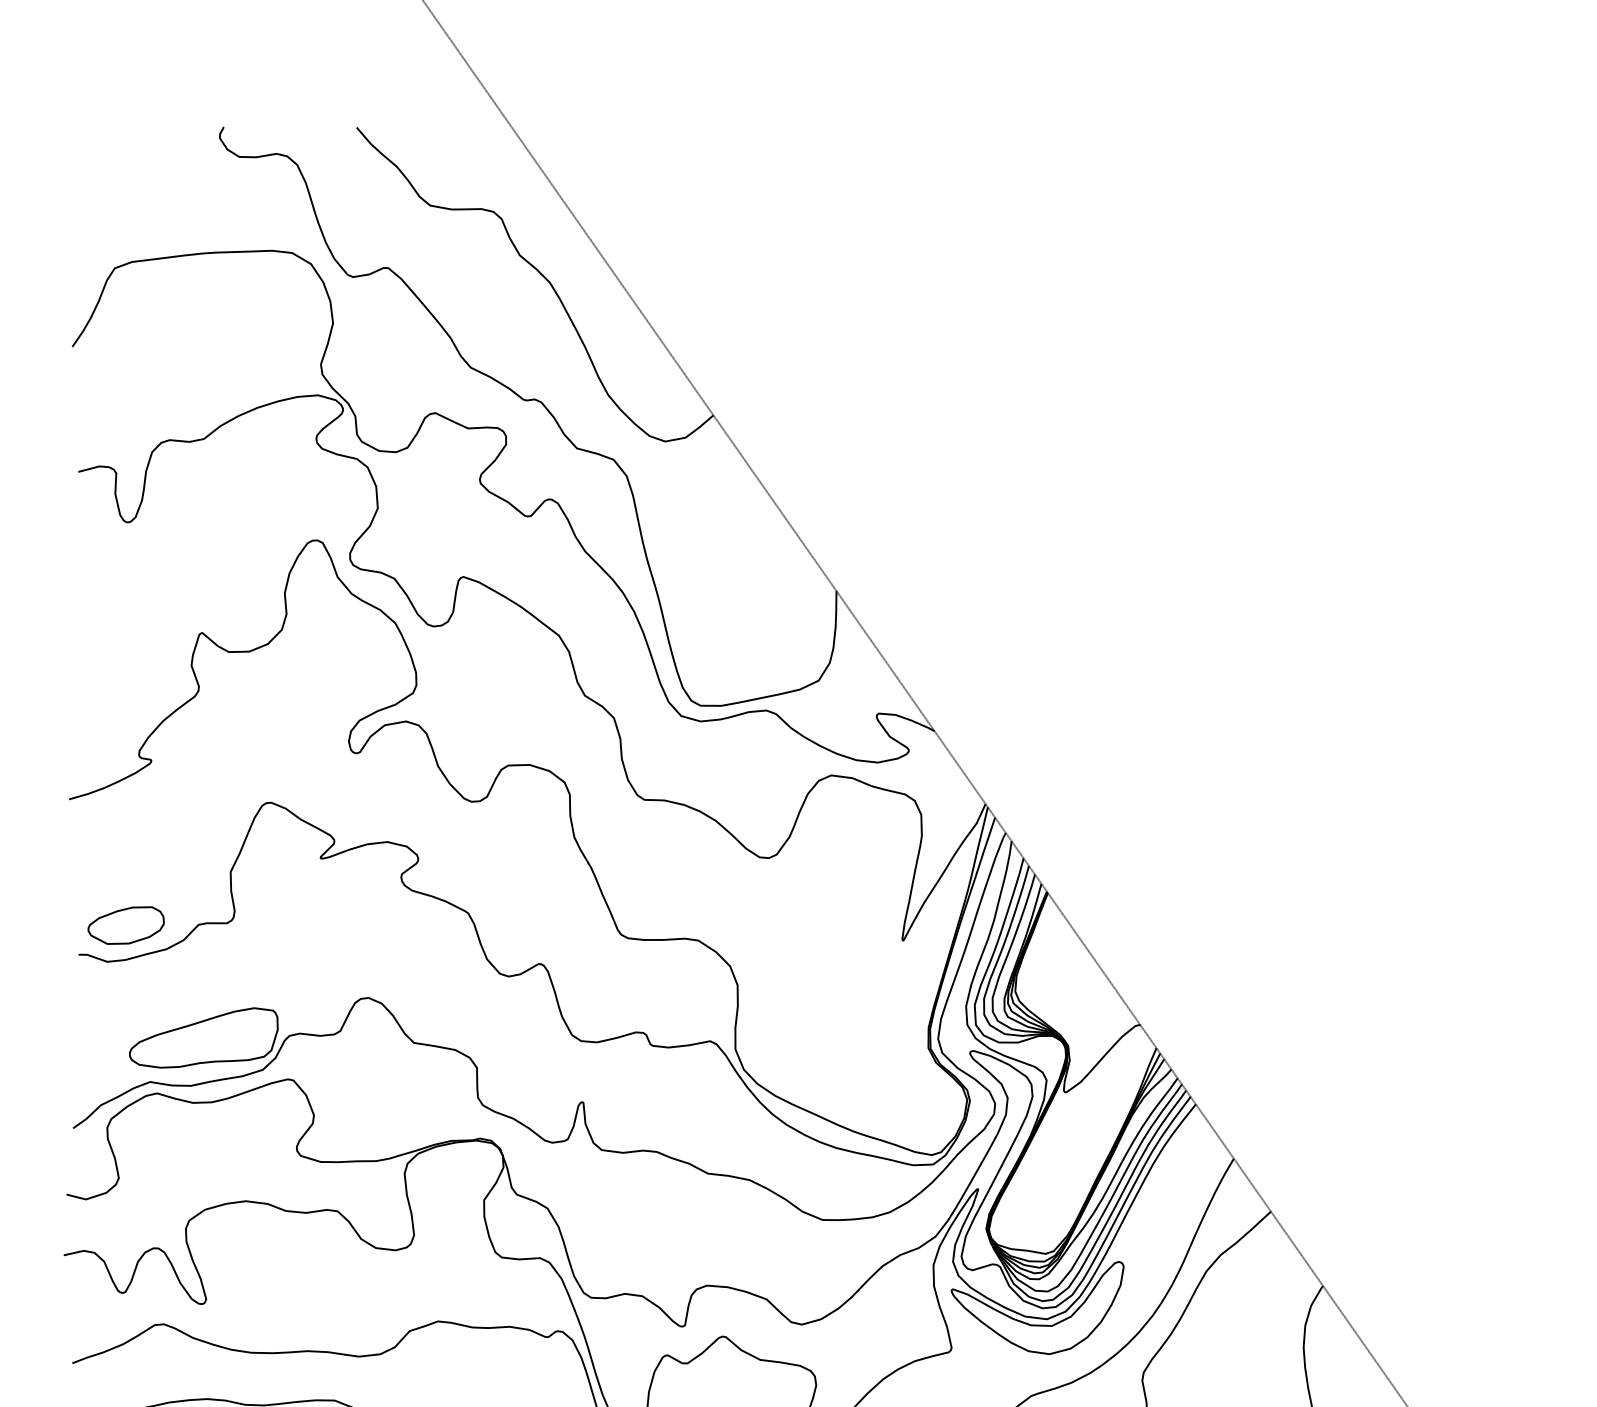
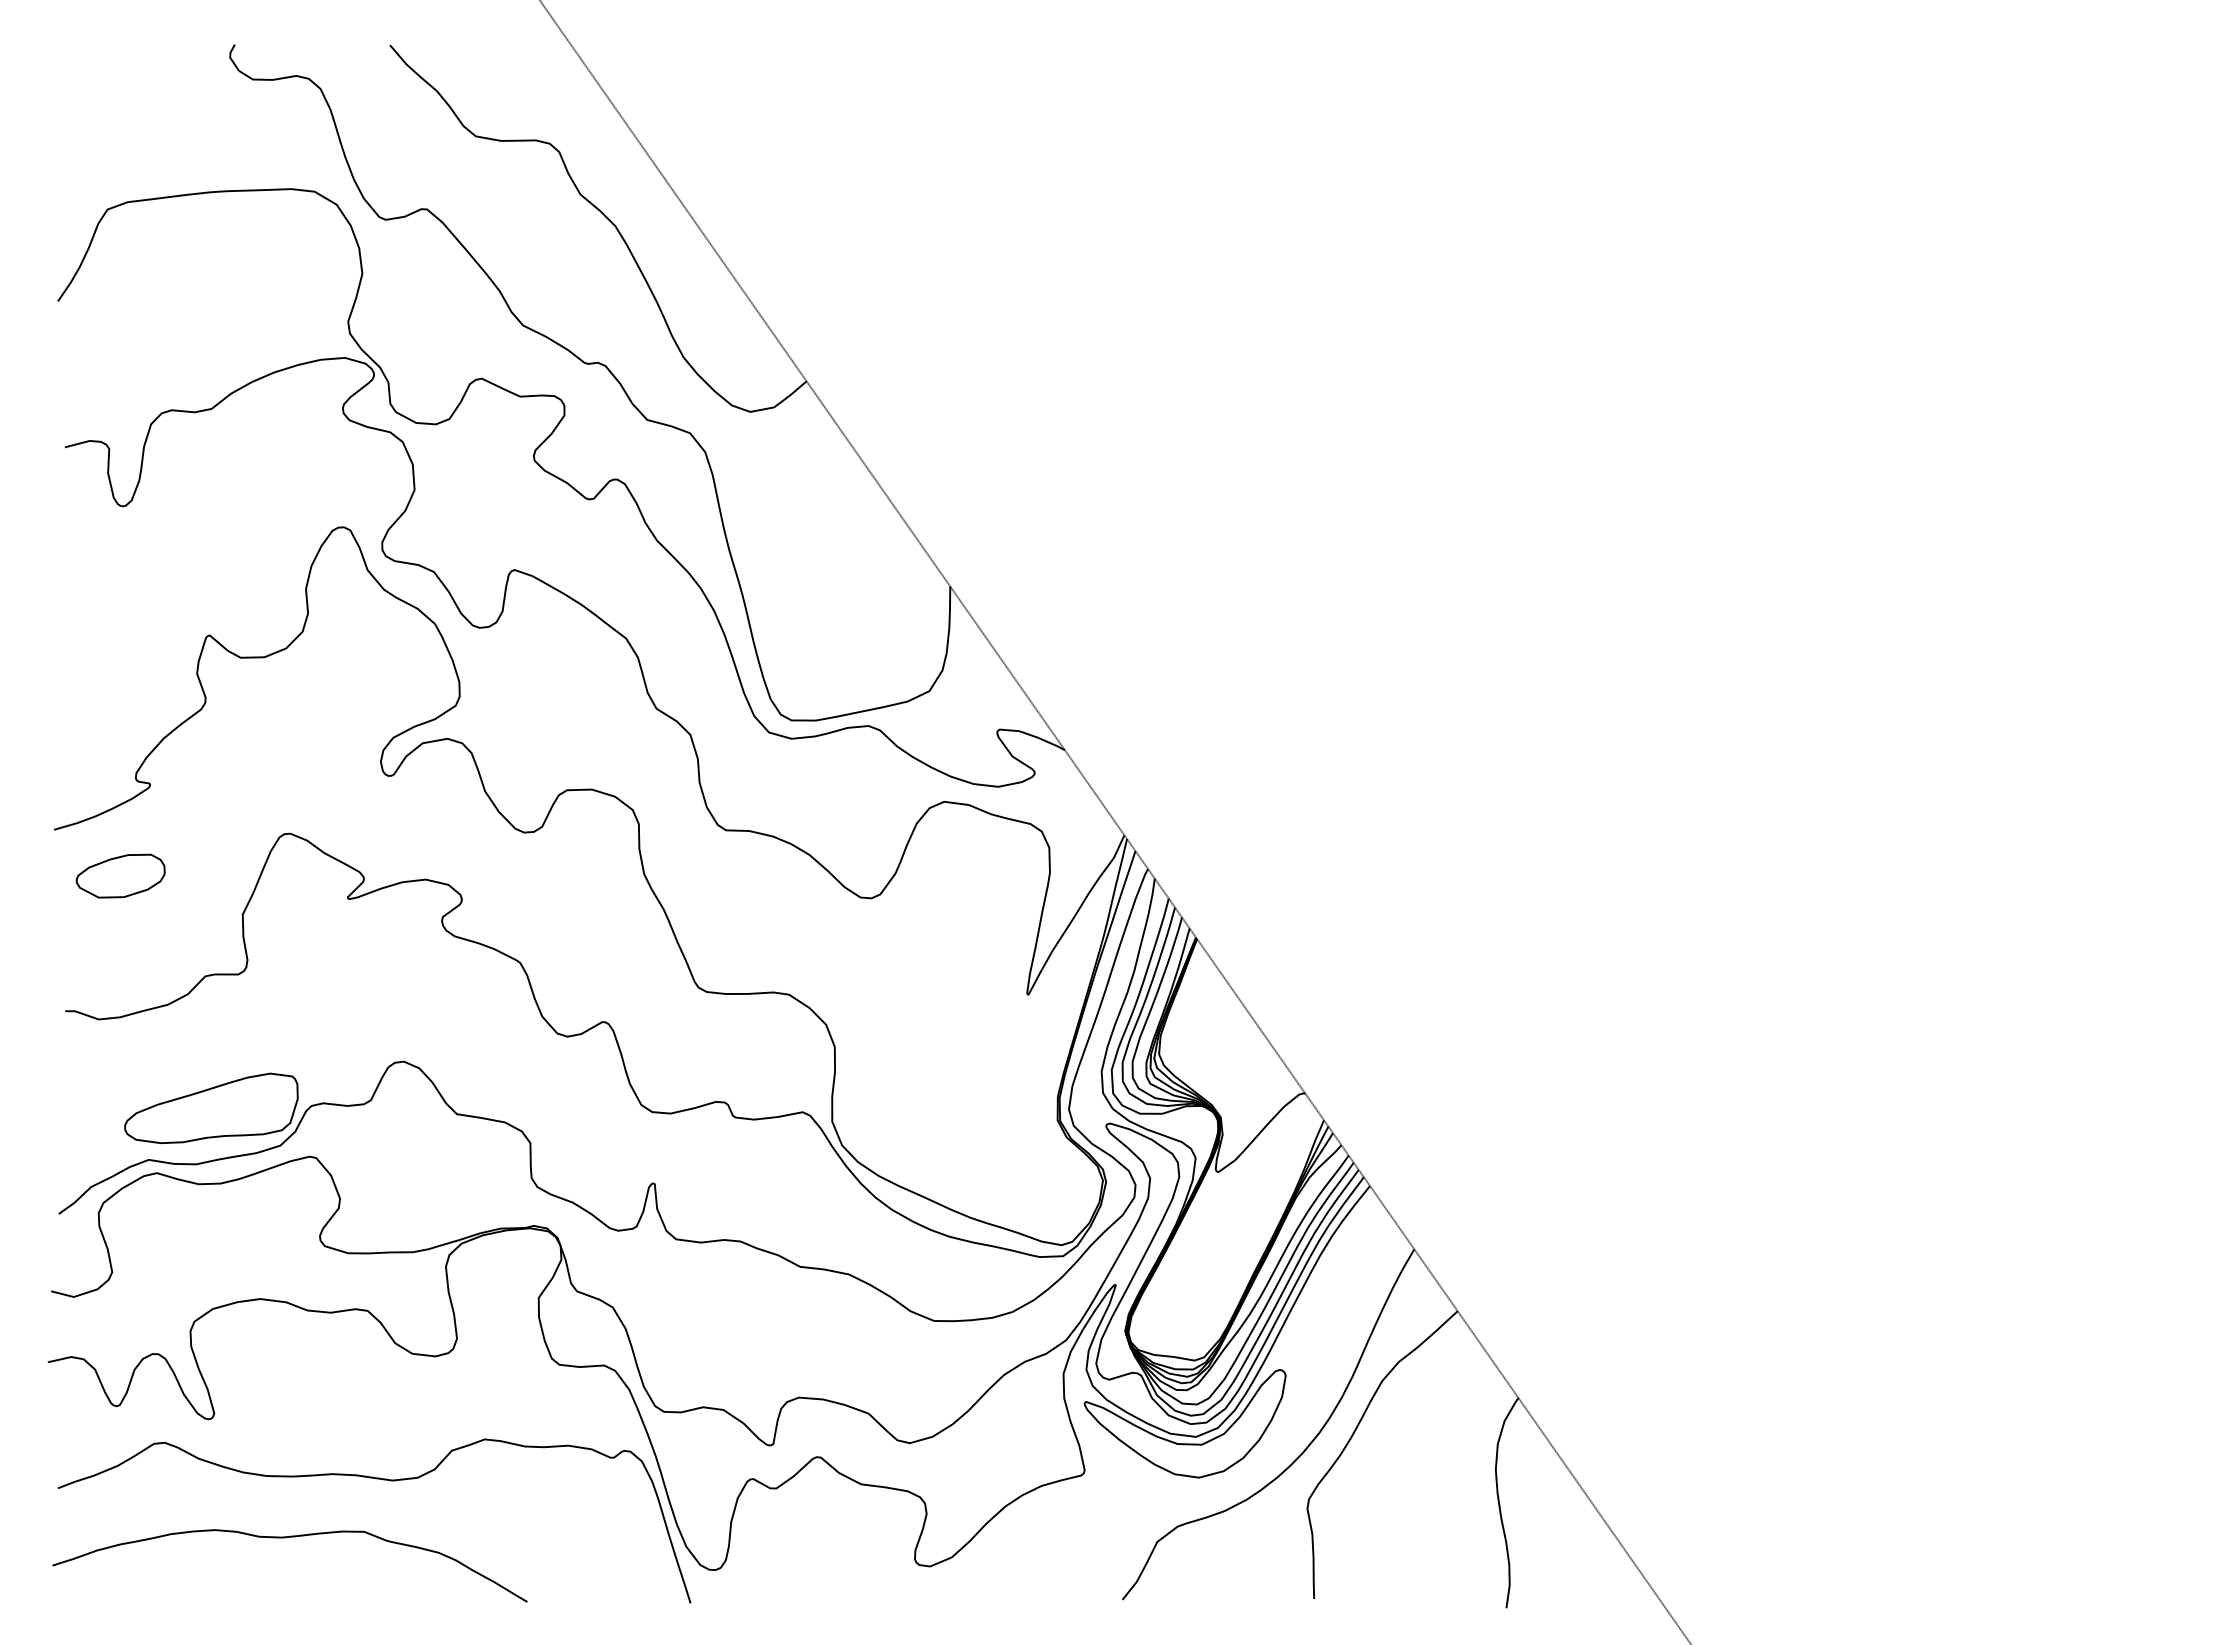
part: (125, 925) -> (120, 875), moved

